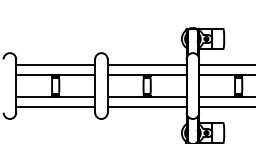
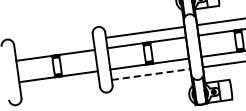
line: (55, 64) -> (53, 44), removed
line: (55, 107) -> (59, 87), removed
line: (147, 107) -> (151, 74), solid -> dashed

